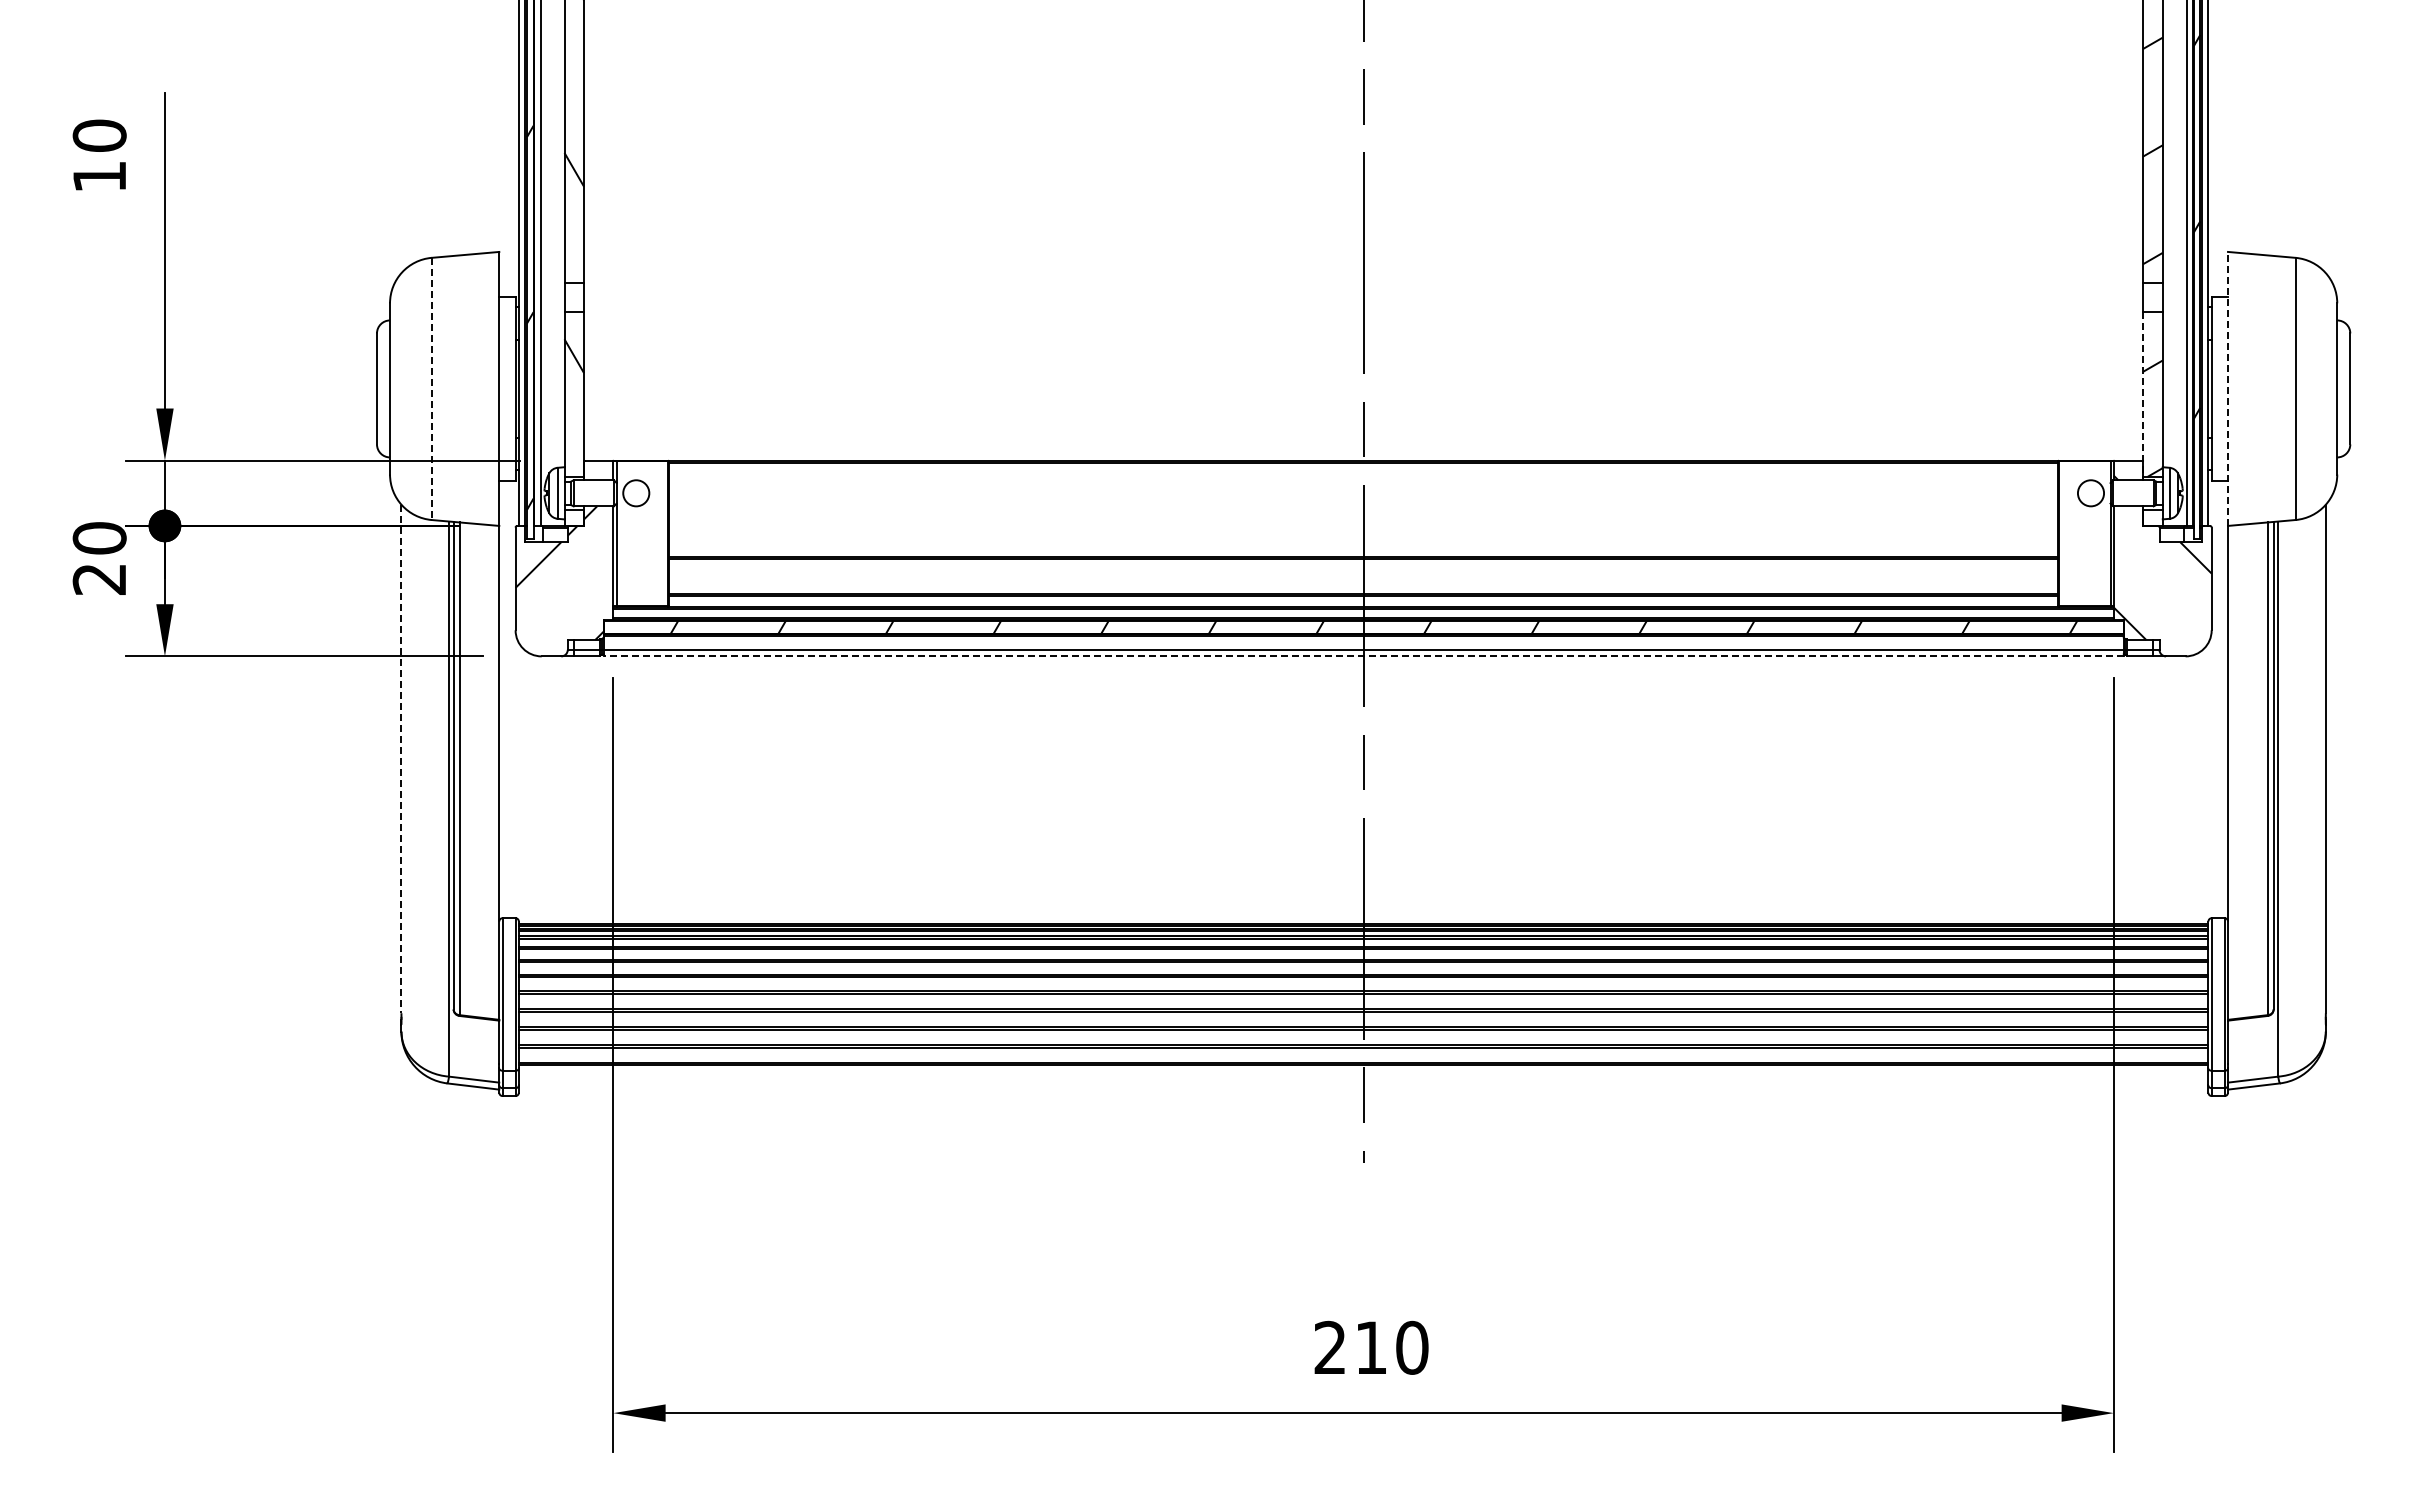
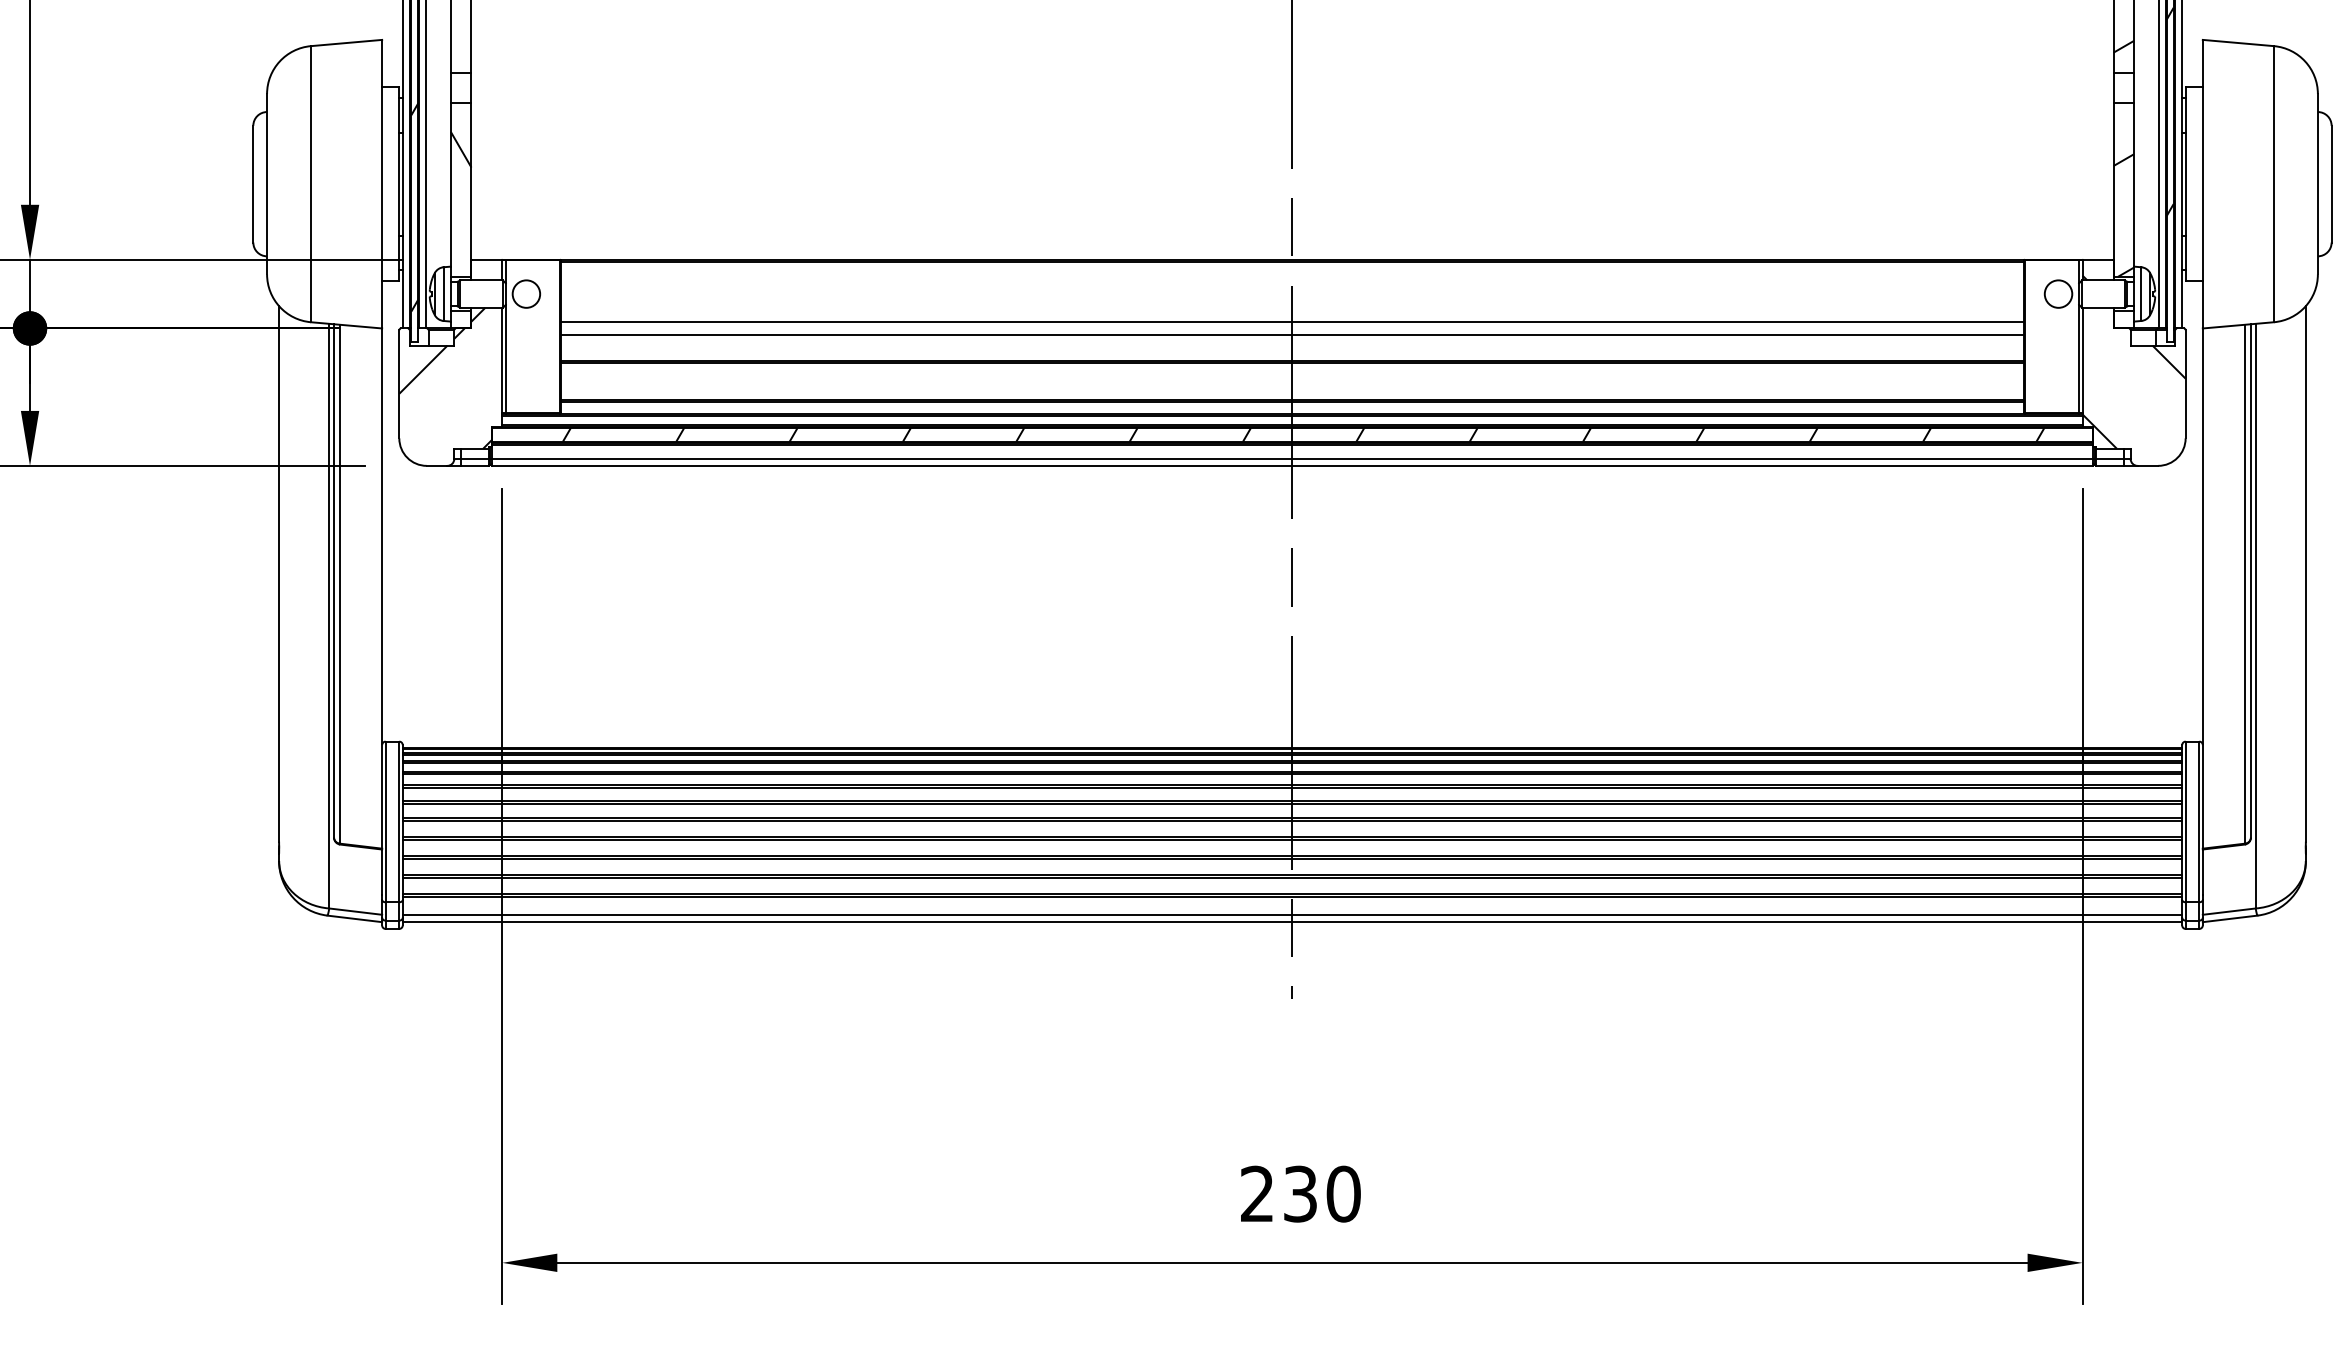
line: (2227, 388) -> (2202, 183), dashed -> solid
line: (431, 389) -> (310, 184), dashed -> solid
line: (2143, 395) -> (2113, 191), dashed -> solid
line: (1363, 519) -> (1292, 321), added
line: (1363, 532) -> (1292, 335), added
line: (1363, 656) -> (1292, 465), dashed -> solid
line: (401, 759) -> (279, 574), dashed -> solid
line: (1363, 1082) -> (1292, 914), added
line: (1363, 1089) -> (1292, 922), added
text: (1370, 1347) -> (1299, 1193), 210 -> 230

